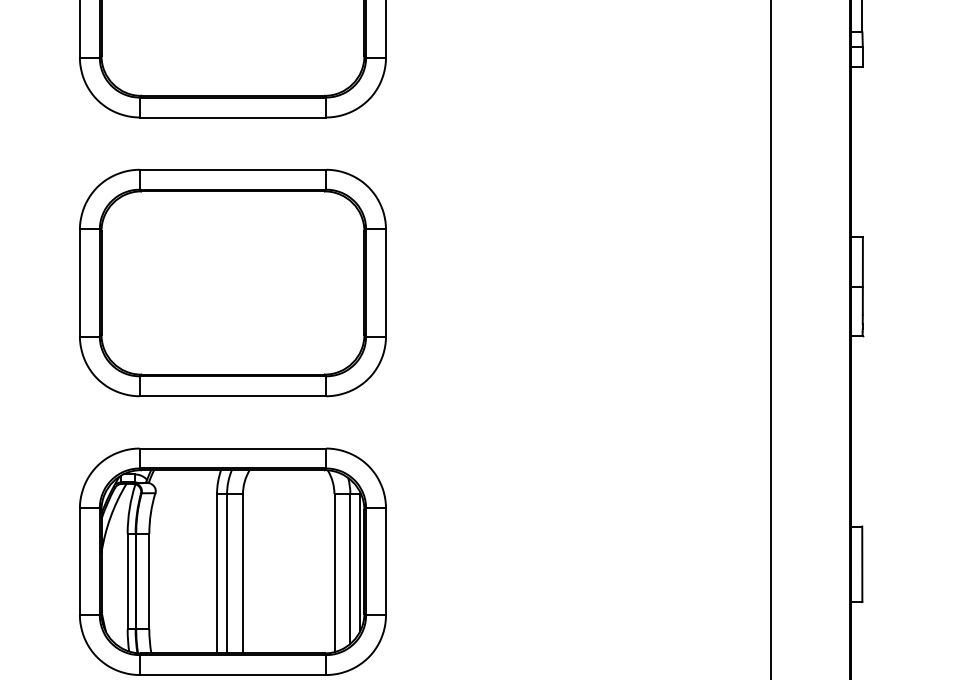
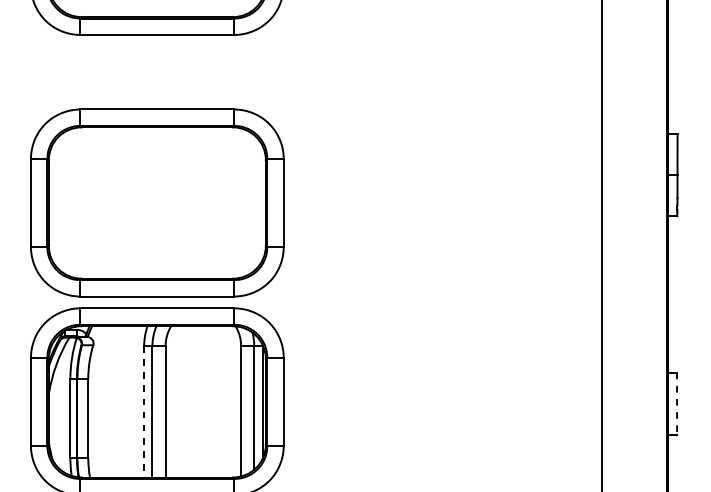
part: (232, 282) -> (156, 202), moved
line: (862, 564) -> (677, 404), solid -> dashed
line: (217, 573) -> (144, 411), solid -> dashed

